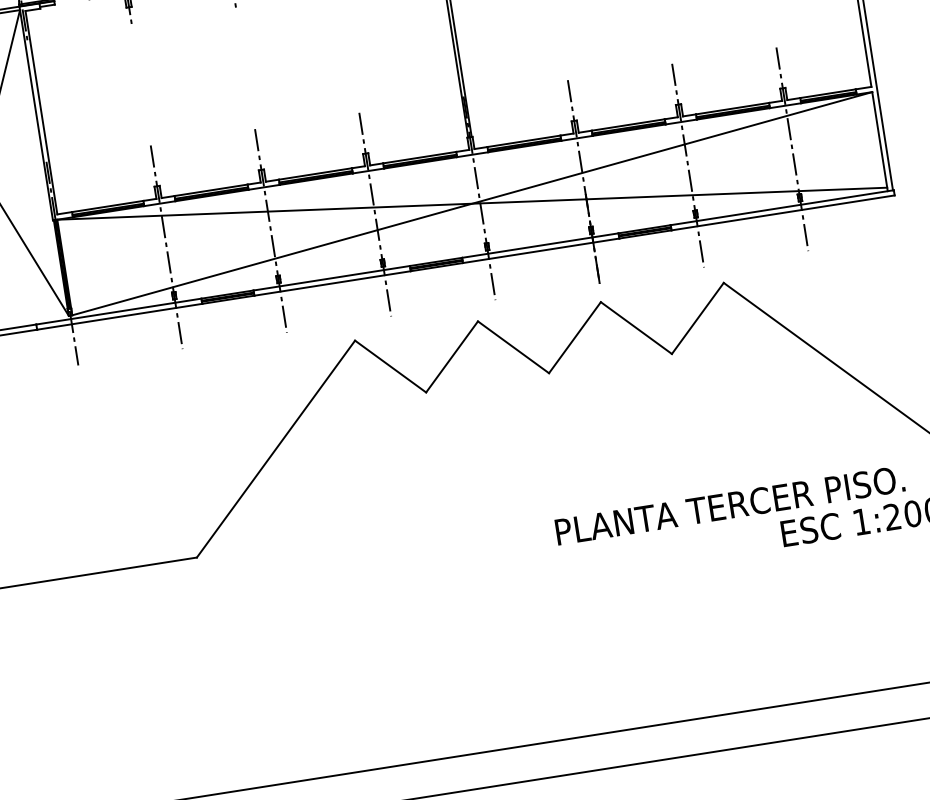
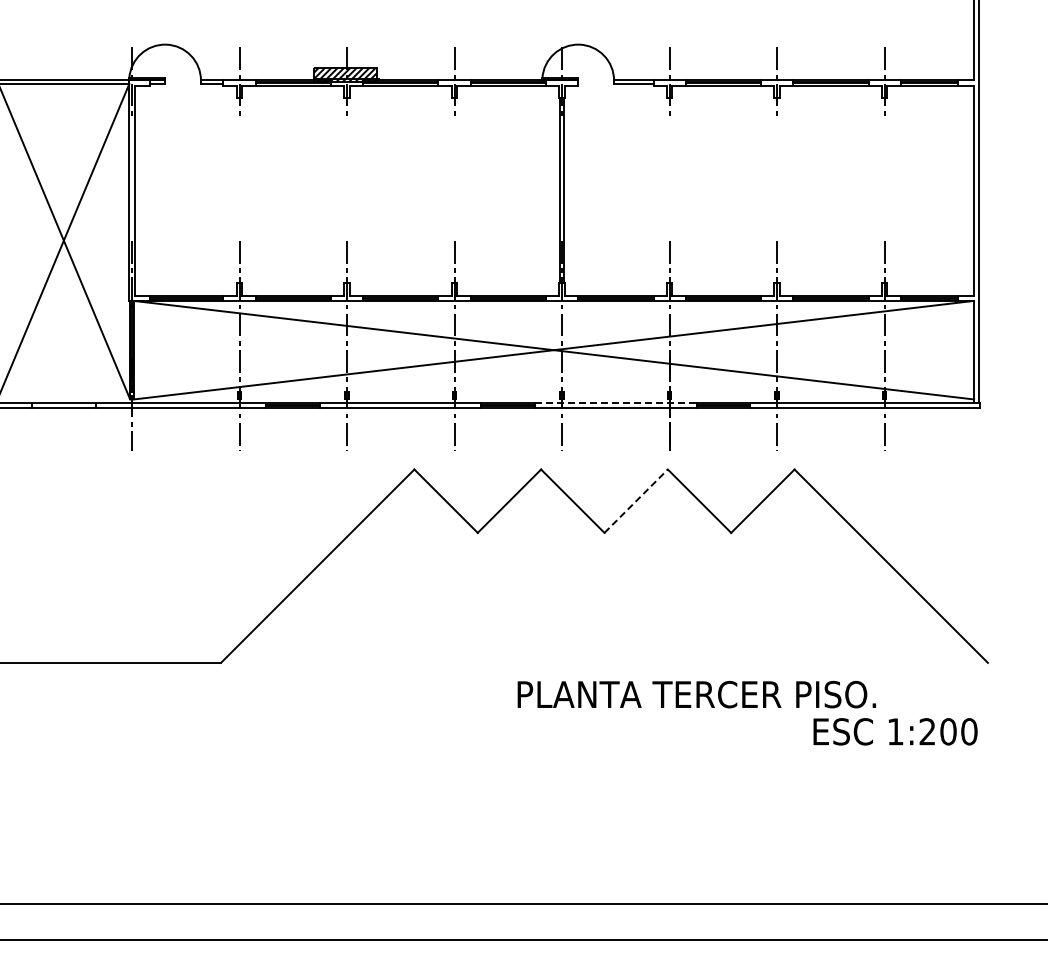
line: (540, 246) -> (615, 403), solid -> dashed
line: (575, 337) -> (636, 501), solid -> dashed
text: (729, 505) -> (696, 694), moved

